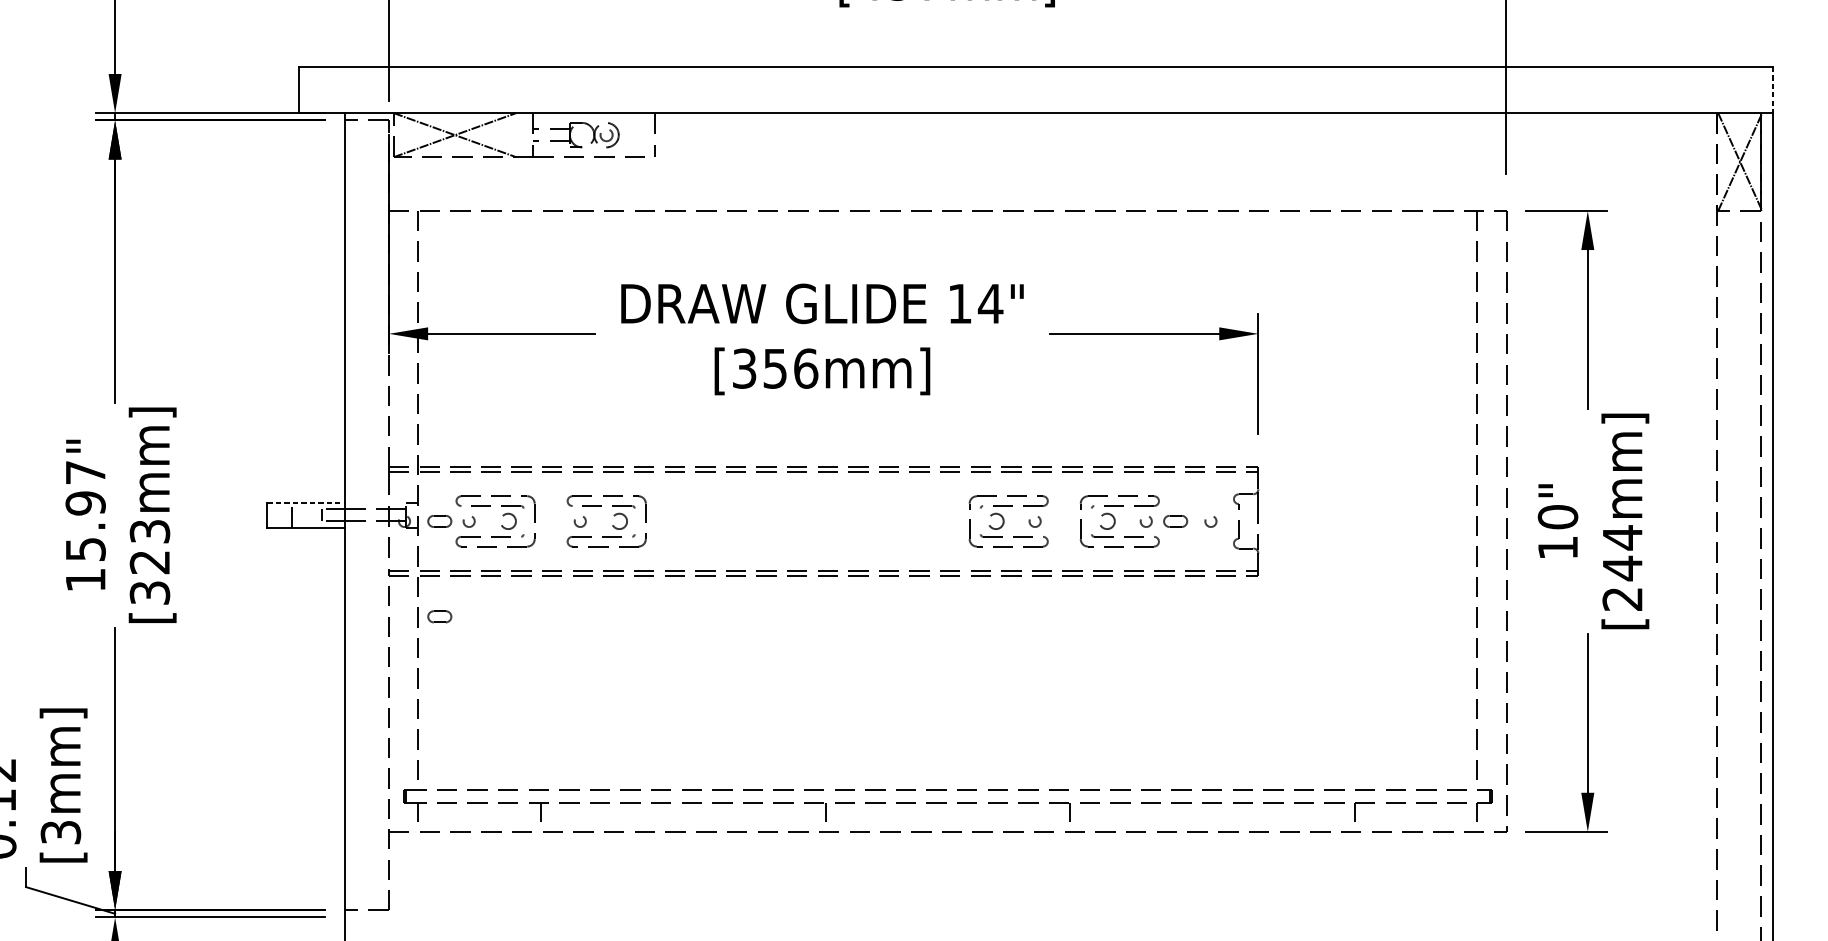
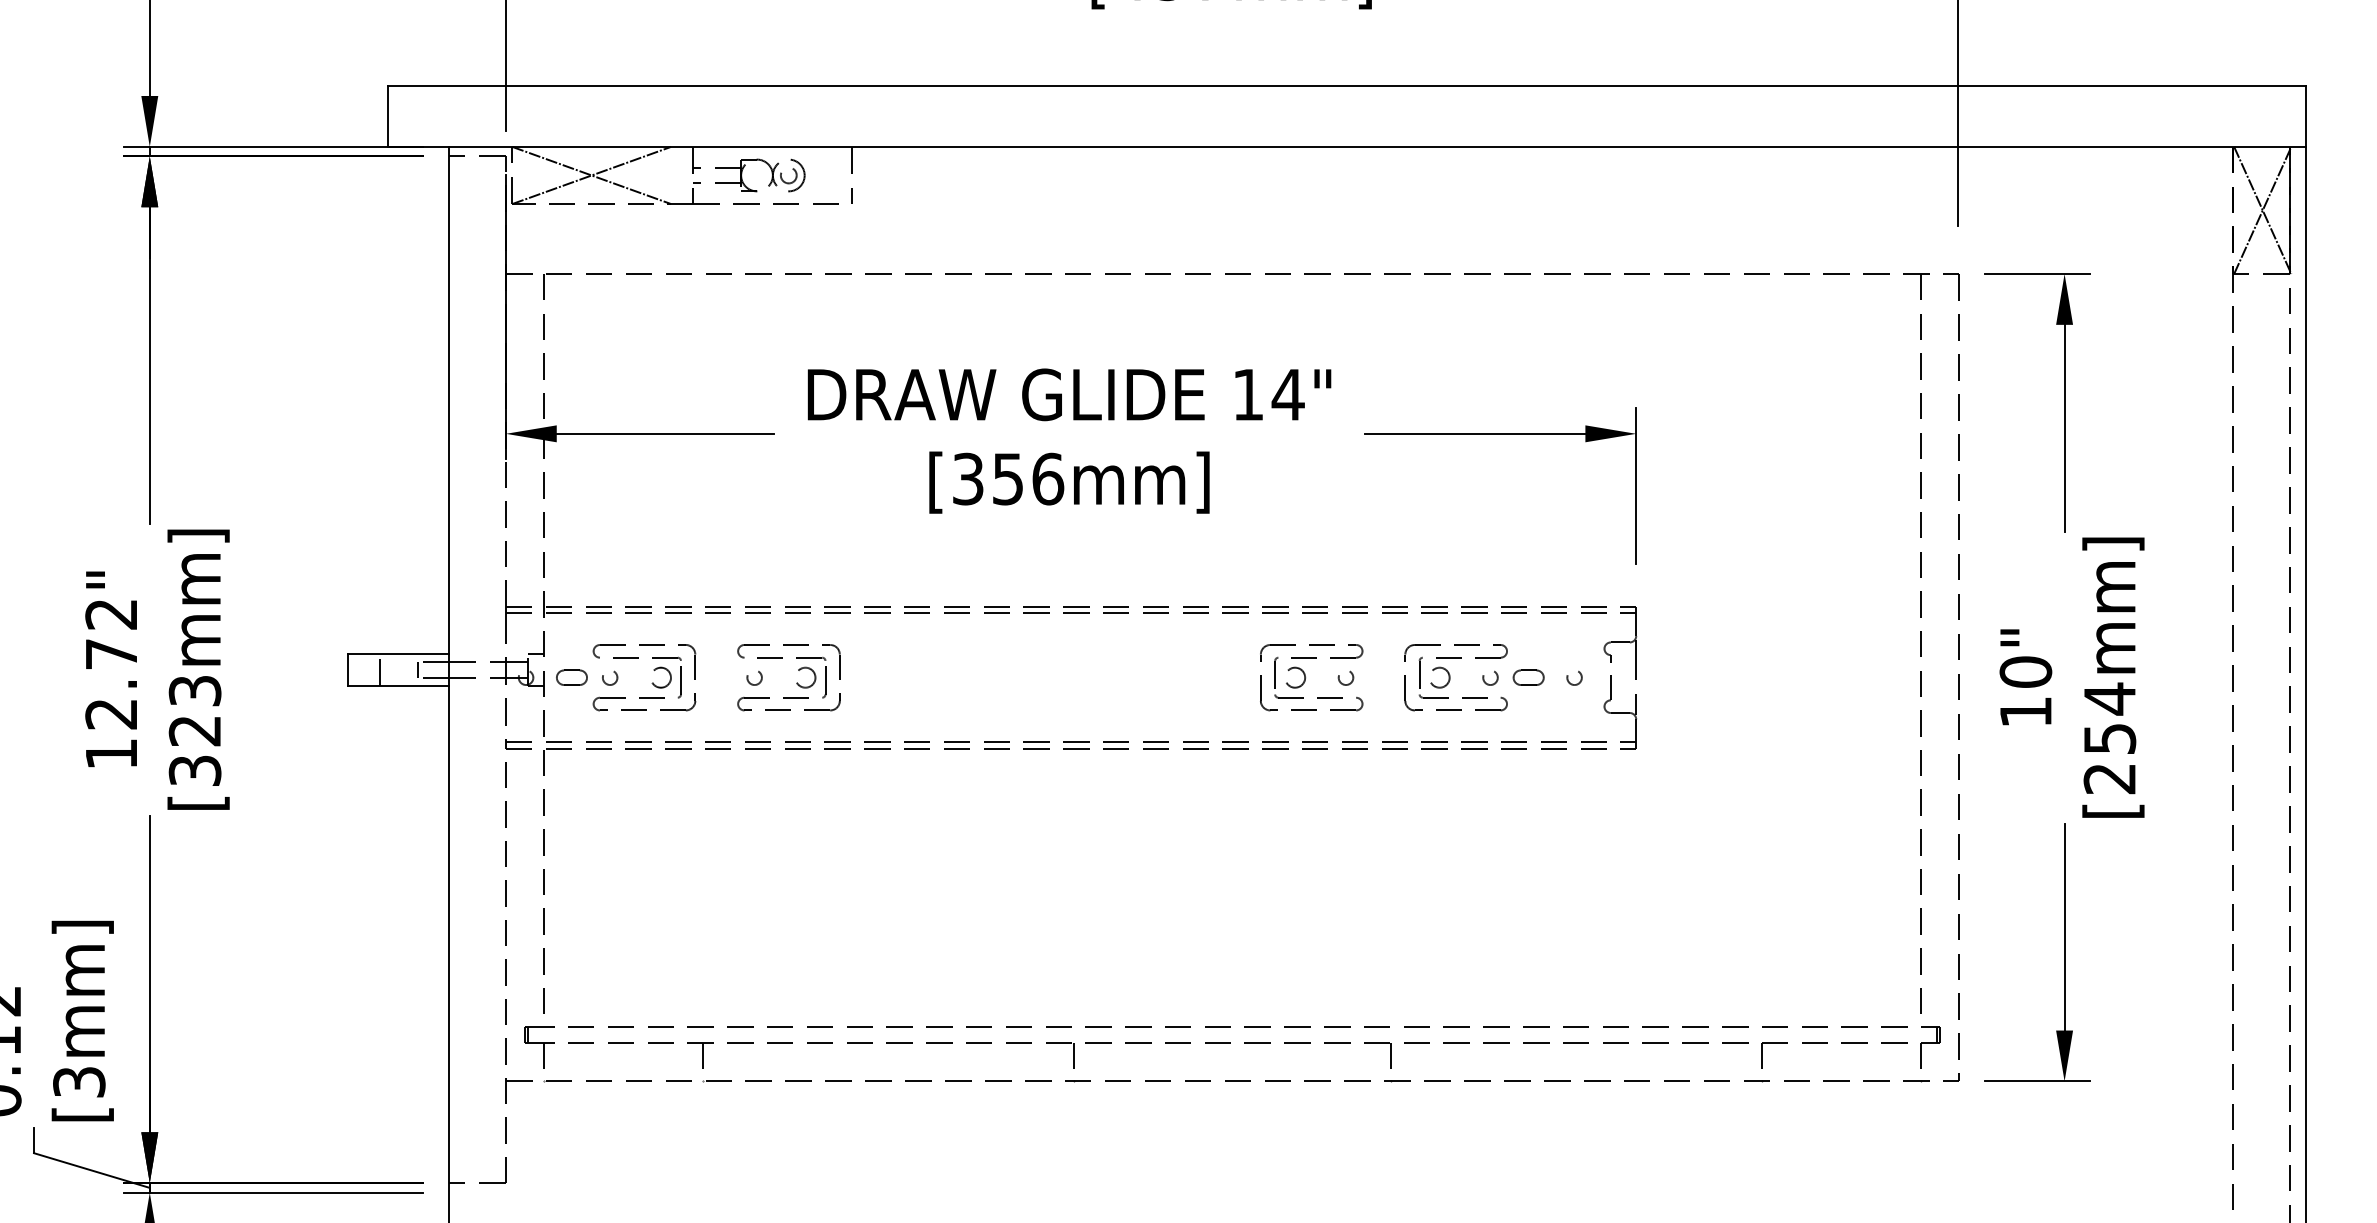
line: (1773, 90) -> (2305, 117), dashed -> solid
line: (306, 502) -> (398, 653), dashed -> solid
text: (85, 511) -> (111, 664), 15.97" -> 12.72"
line: (524, 521) -> (681, 677), added
line: (634, 521) -> (825, 677), added
line: (980, 521) -> (1275, 677), added
line: (1091, 521) -> (1419, 677), added
text: (1623, 568) -> (2110, 738), [244mm] -> [254mm]
part: (439, 616) -> (571, 801), removed

